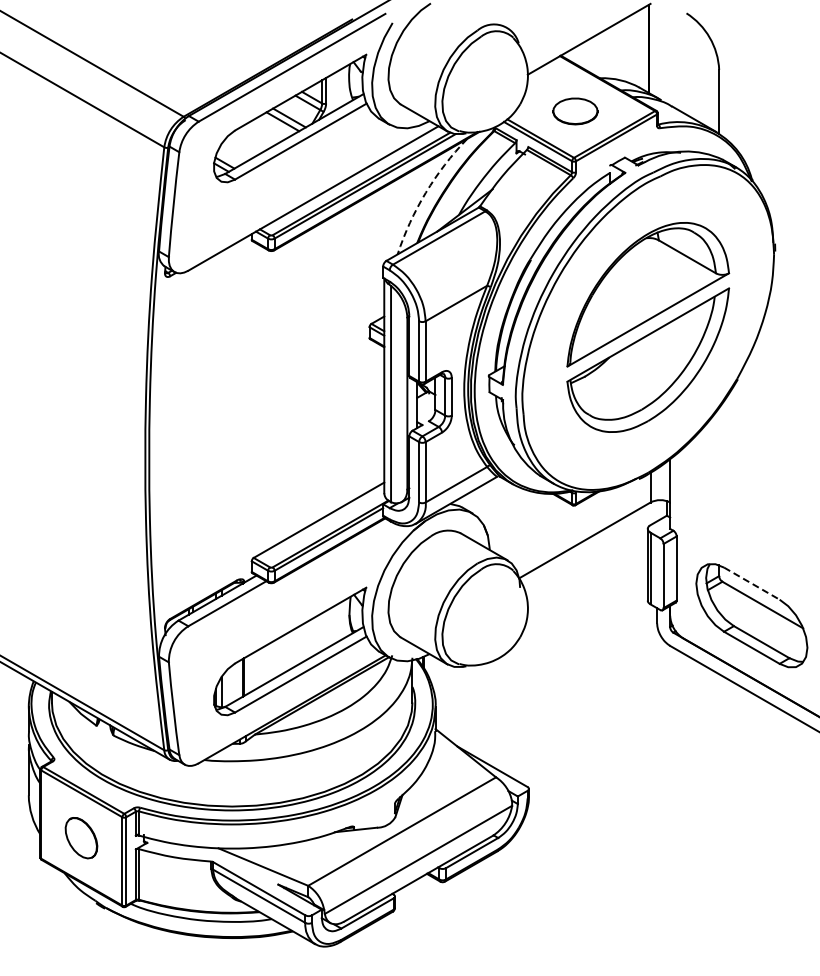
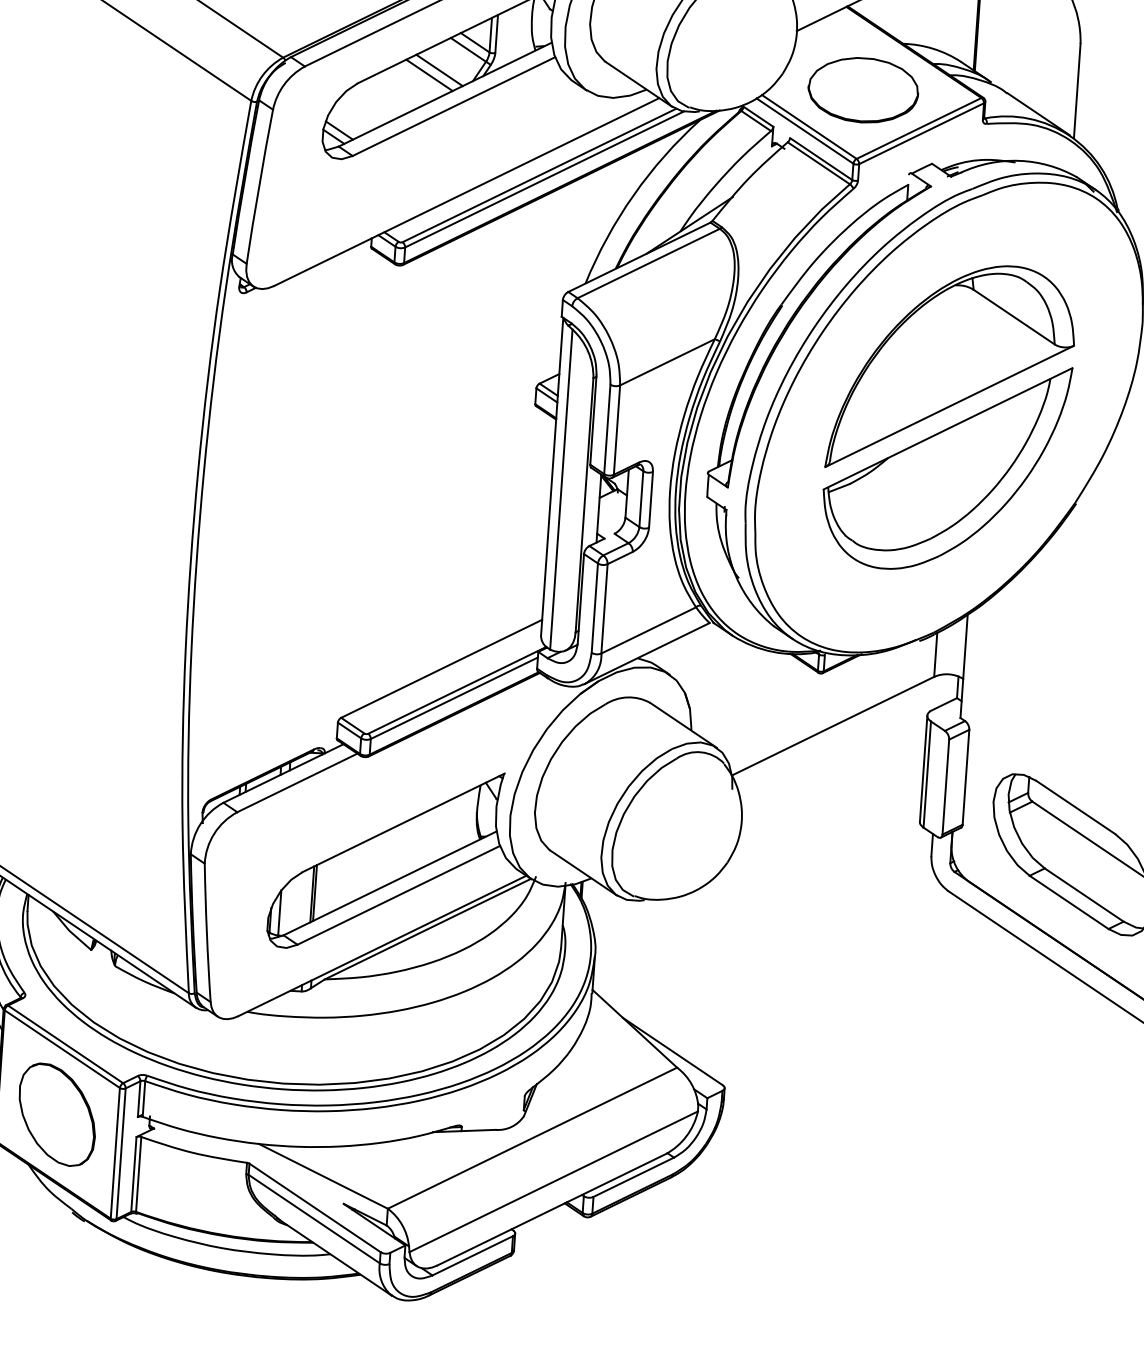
part: (575, 111) -> (863, 90), size x1.67
arc: (425, 192) -> (633, 194), dashed -> solid
line: (752, 583) -> (1076, 807), dashed -> solid
part: (81, 837) -> (57, 1113), size x1.67

